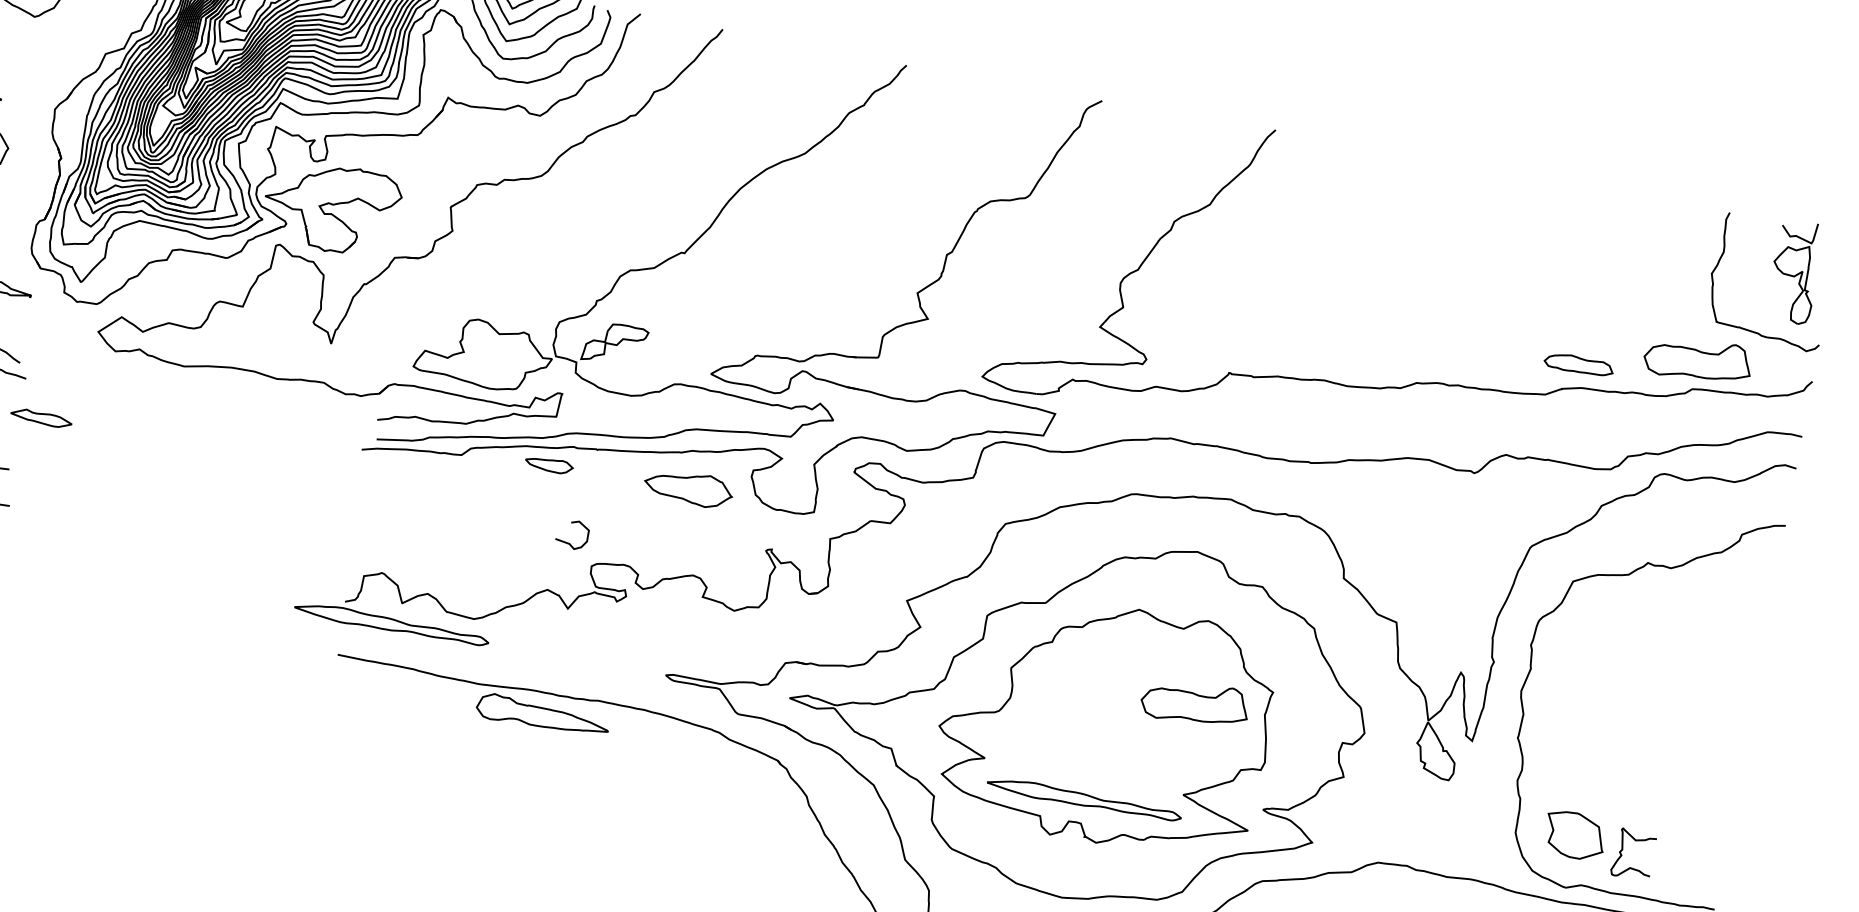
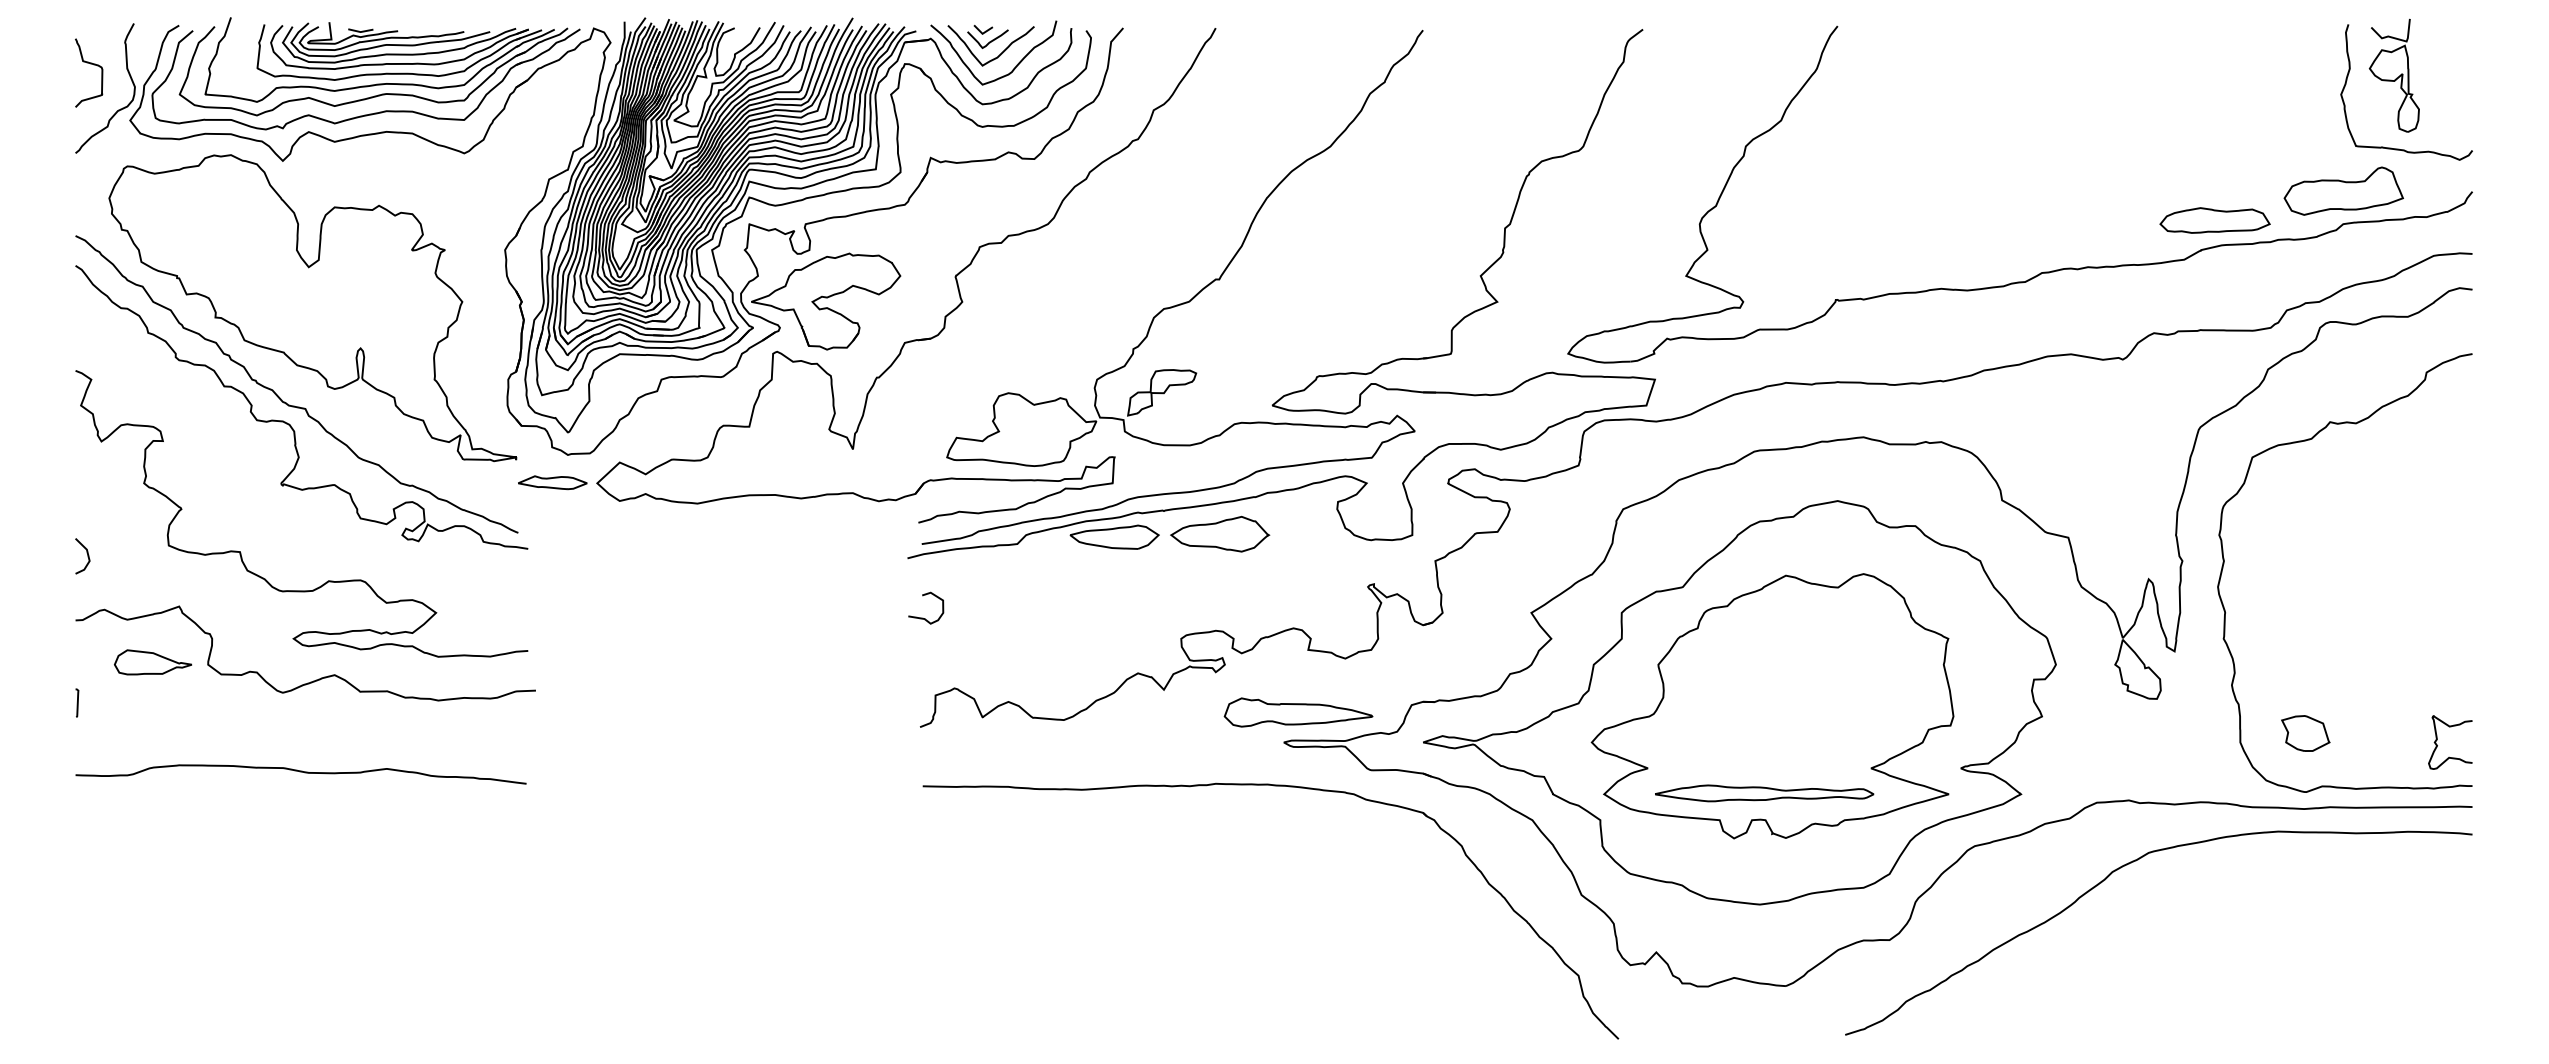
part: (1794, 271) -> (2393, 75), moved
part: (1578, 364) -> (2214, 220), size x1.43
part: (41, 418) -> (552, 482), moved
part: (549, 464) -> (1114, 536), size x1.67
part: (689, 487) -> (1220, 533), moved
curve: (568, 542) -> (923, 617), moved
part: (391, 624) -> (975, 742), removed
part: (1195, 702) -> (1865, 665), removed
part: (542, 715) -> (1298, 712), moved
part: (1574, 835) -> (2305, 733), size x0.71
curve: (1622, 850) -> (2437, 740), moved

